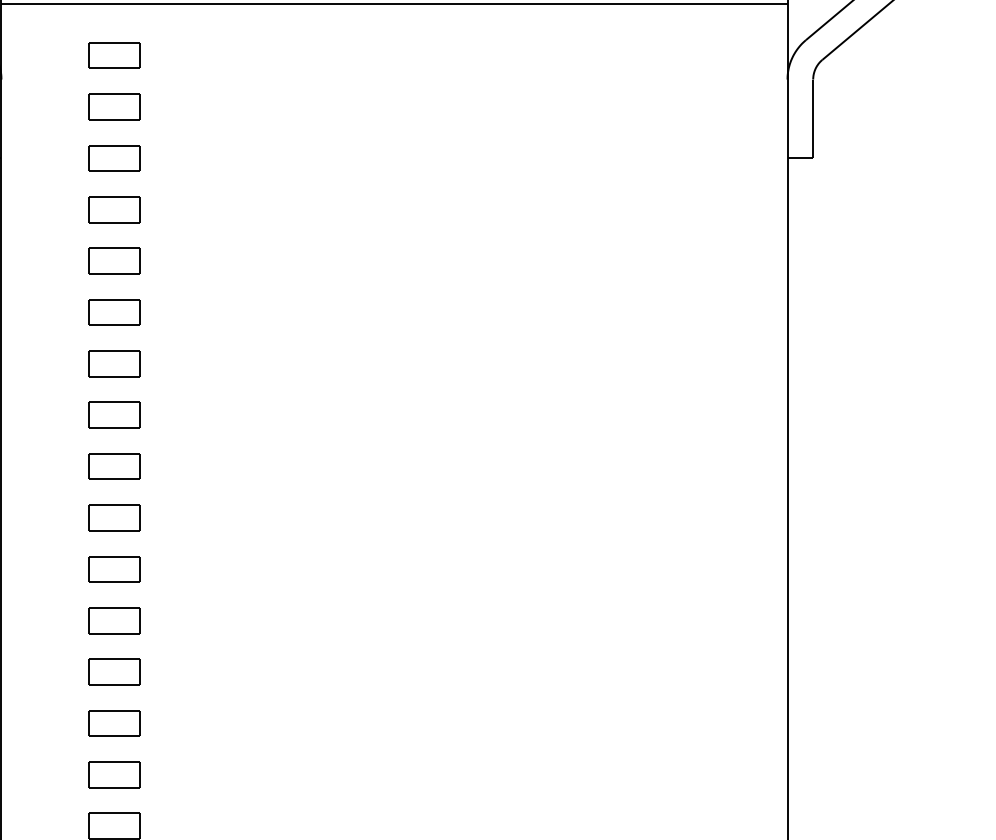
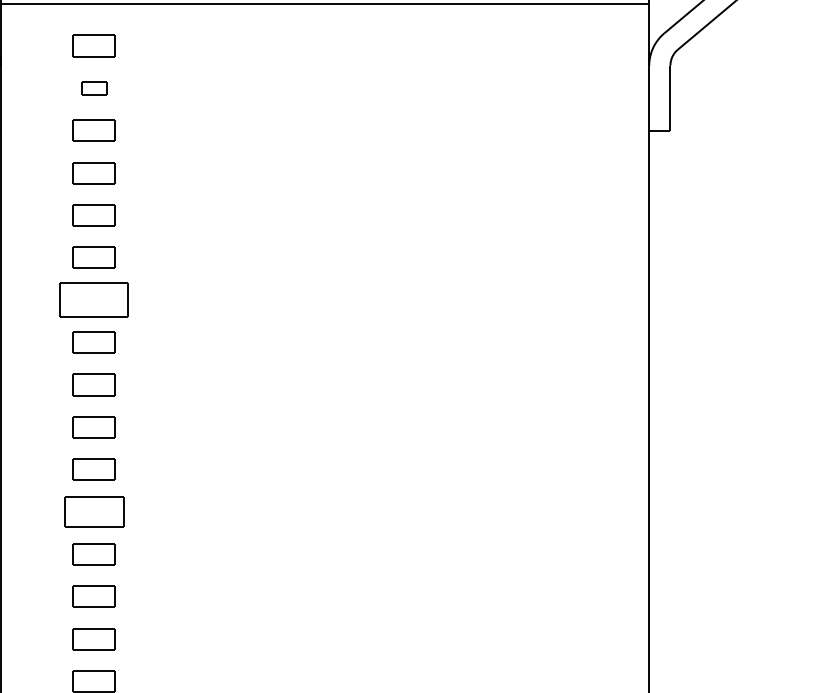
part: (114, 106) -> (94, 87), size x0.6
part: (114, 363) -> (94, 299), size x1.6
part: (114, 620) -> (94, 511), size x1.4

